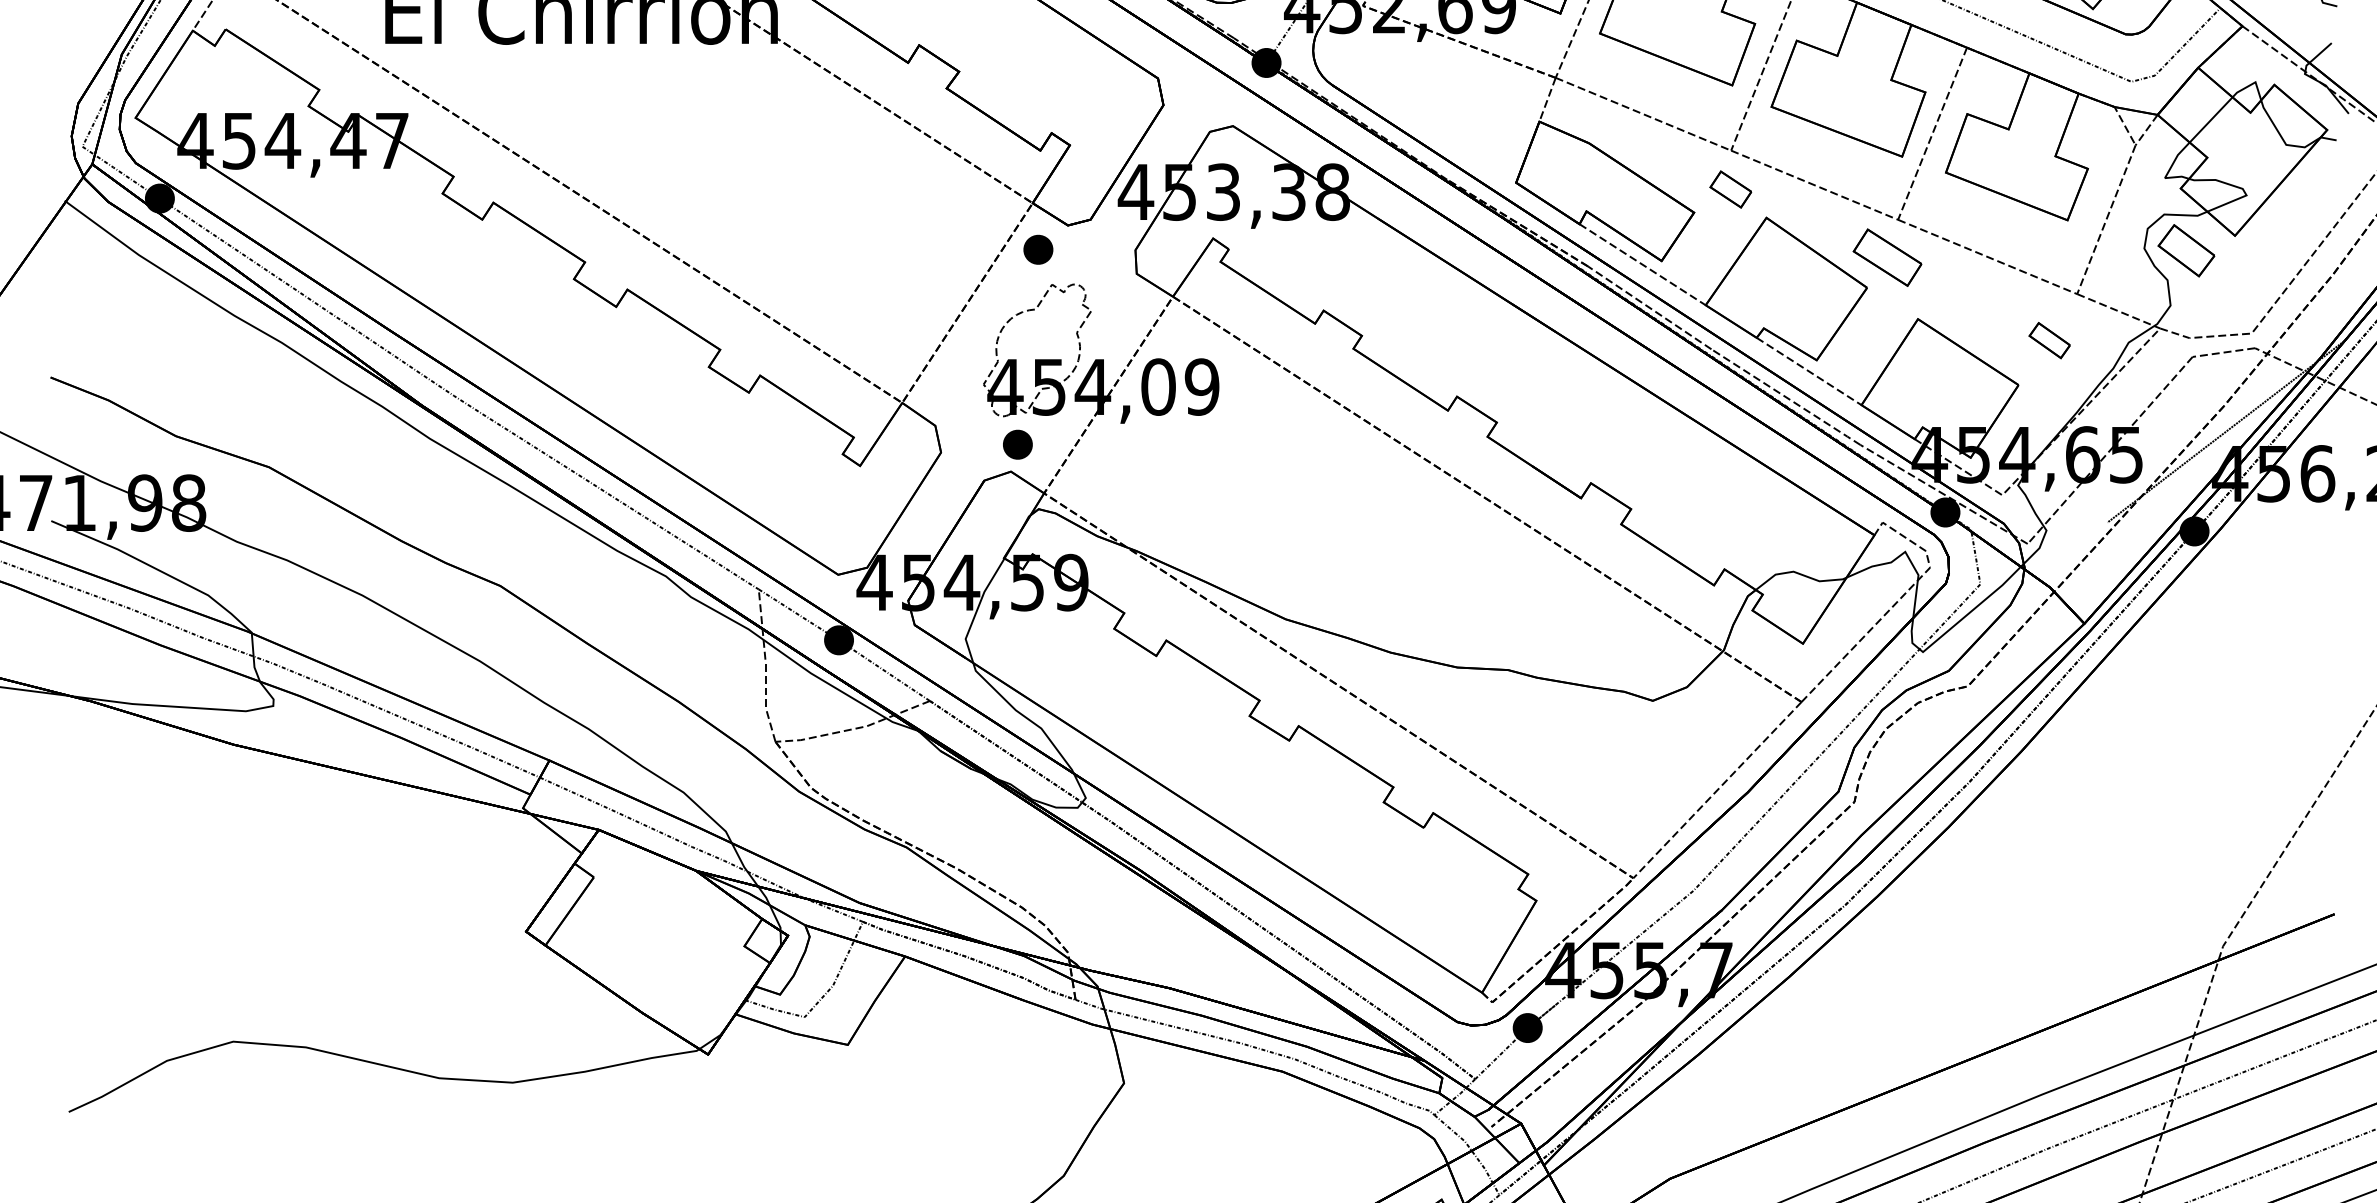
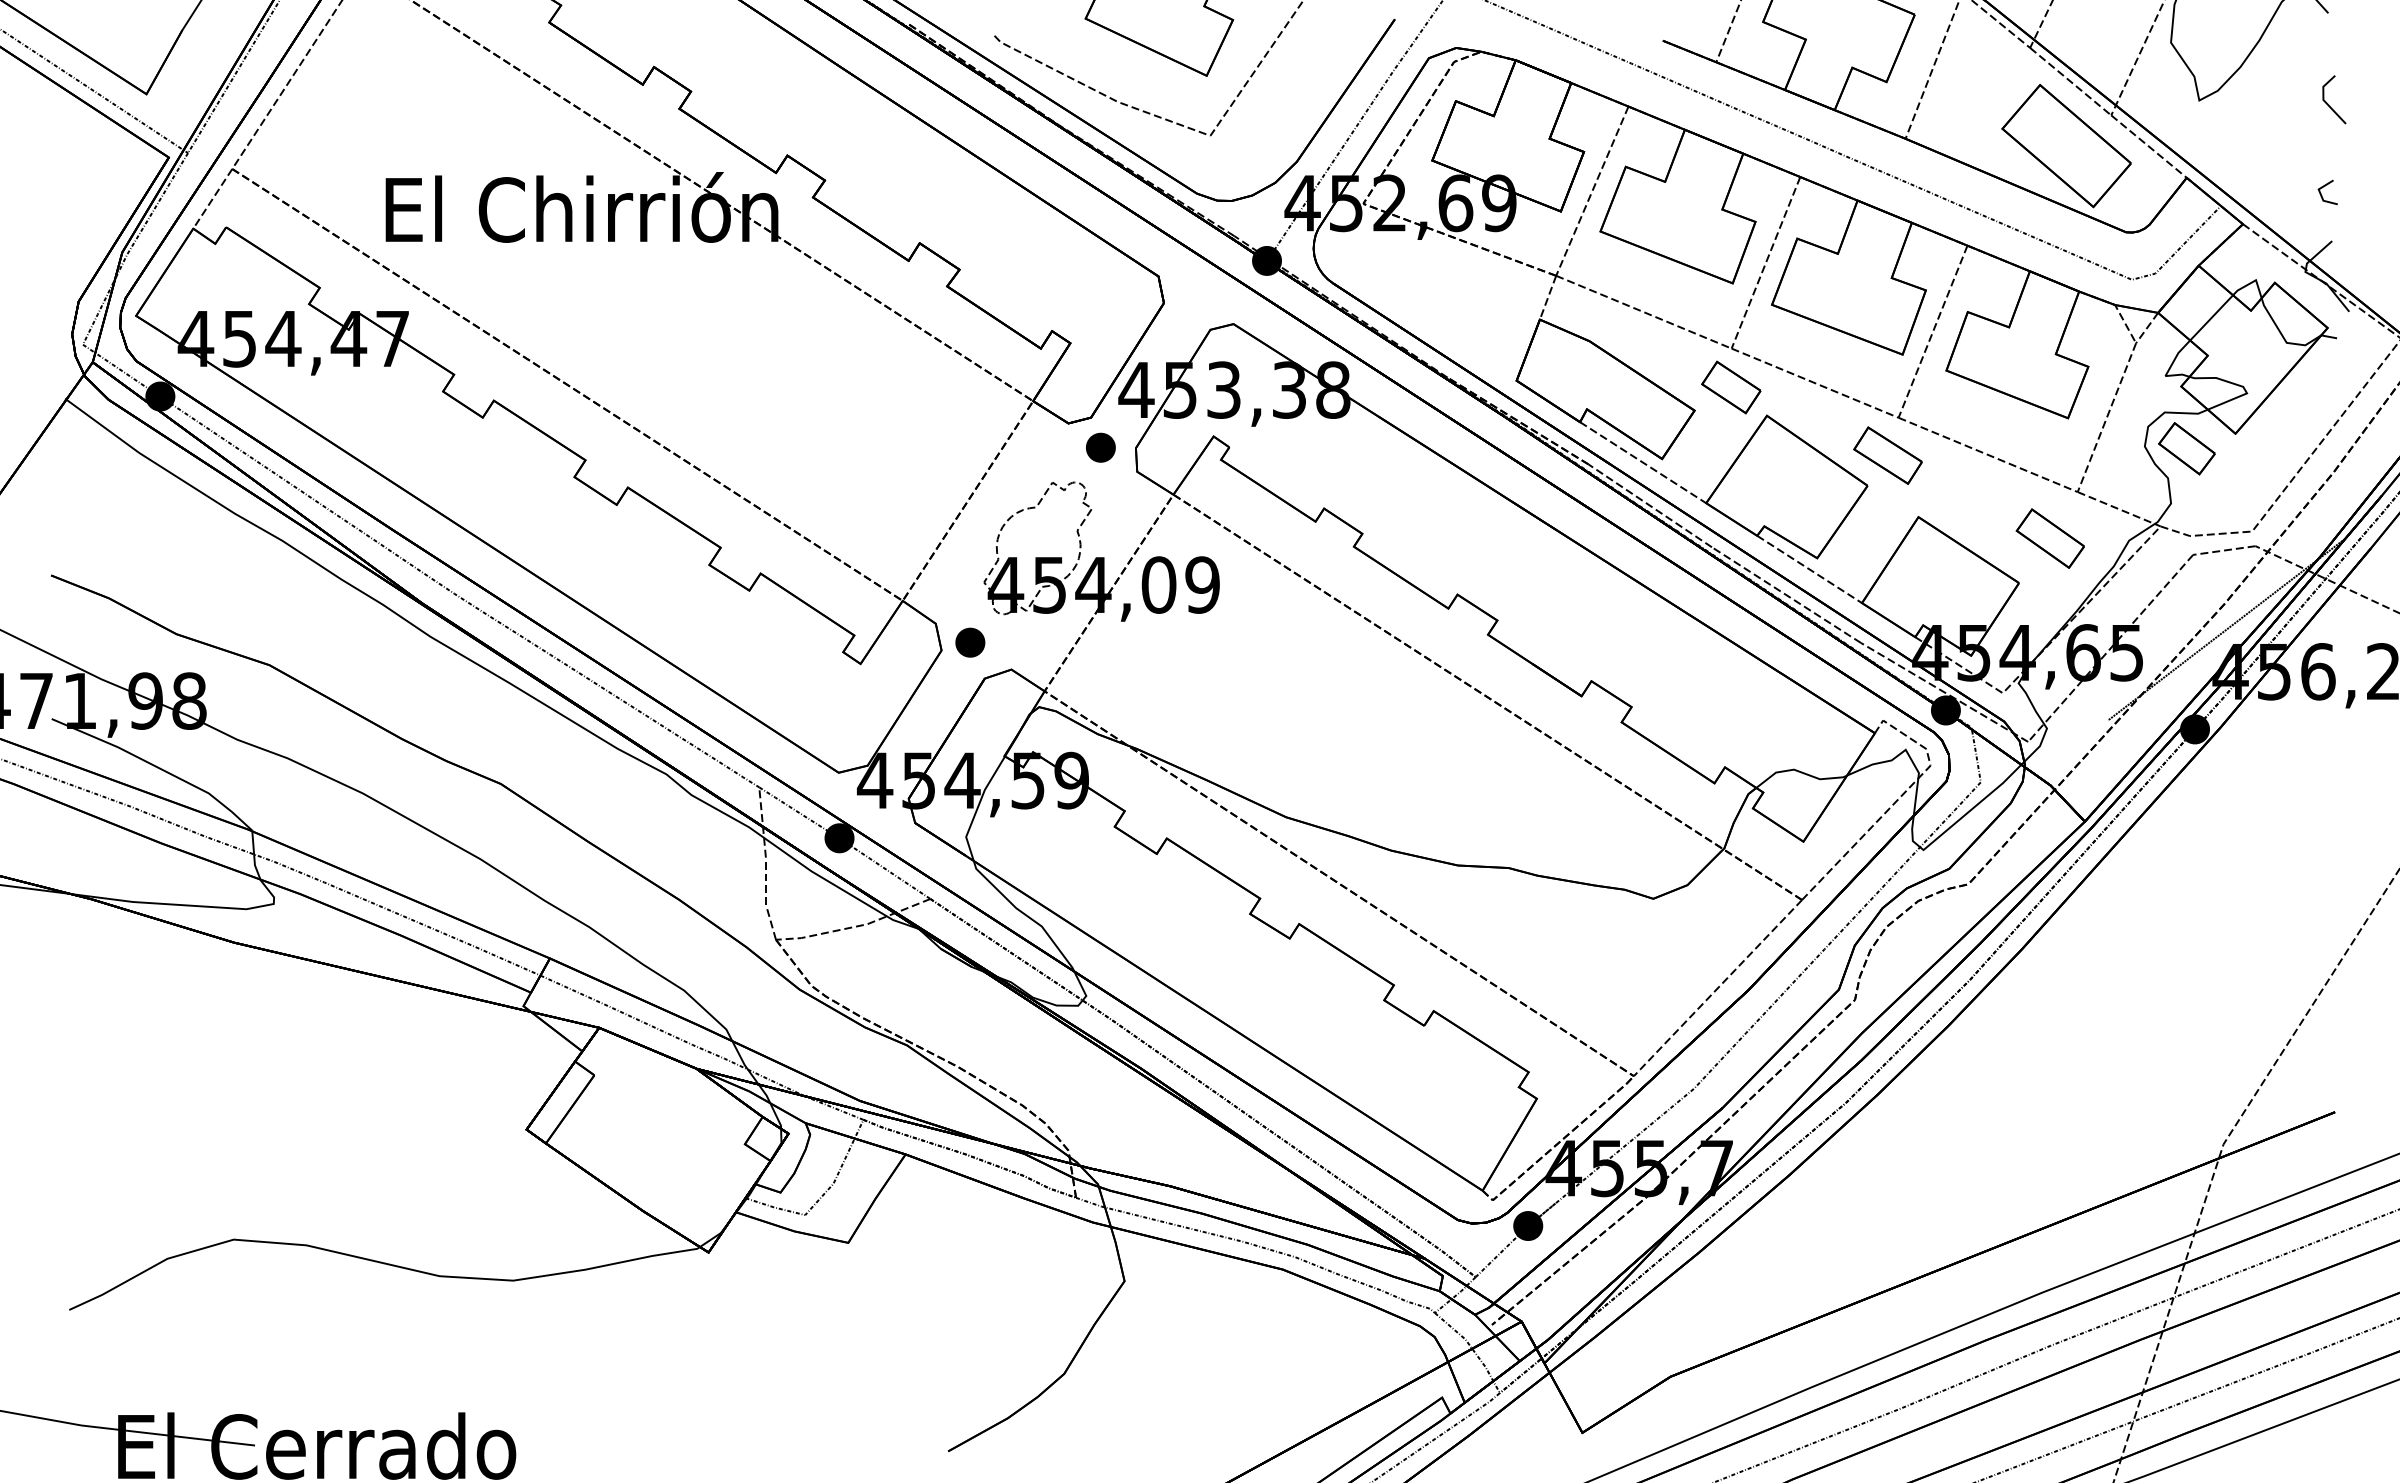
part: (1731, 189) -> (1731, 387), size x1.43
part: (1038, 249) -> (1100, 447), moved
part: (2049, 340) -> (2049, 538), size x1.67
part: (1018, 444) -> (970, 642), moved

